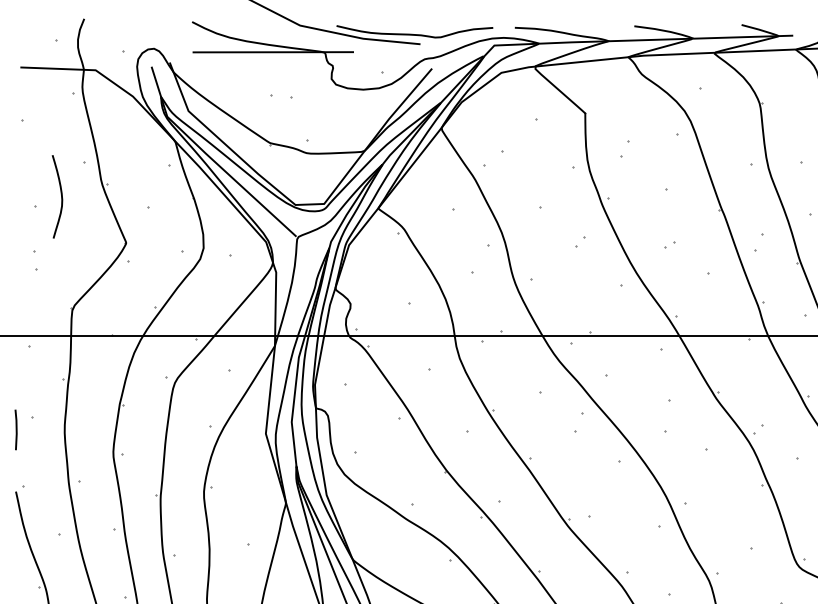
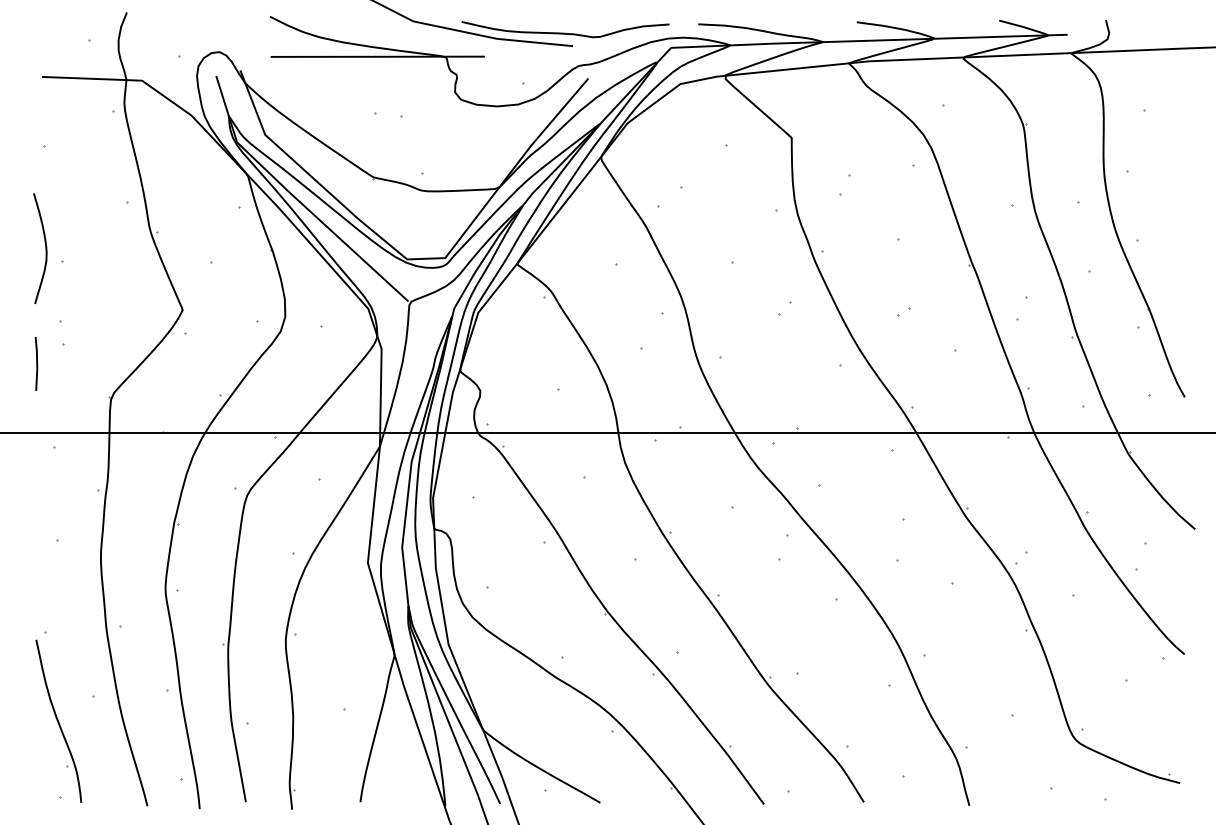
curve: (61, 196) -> (45, 248), moved
line: (16, 429) -> (36, 363), moved

